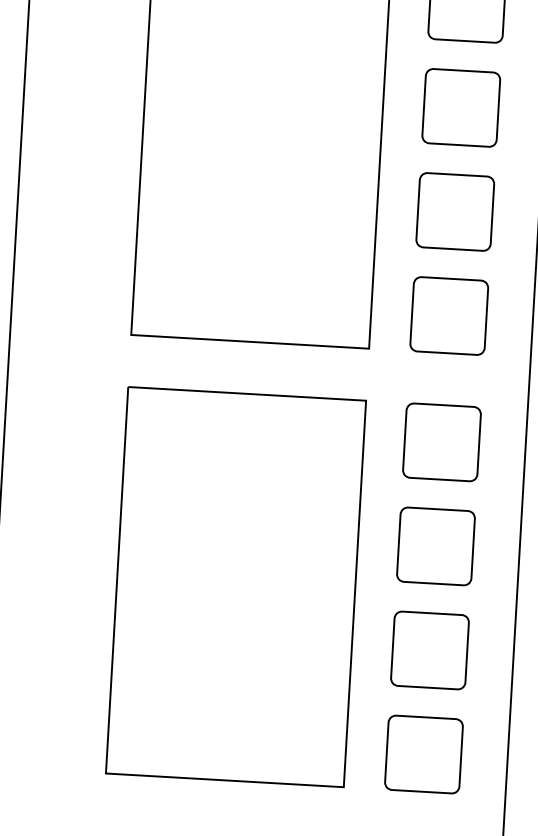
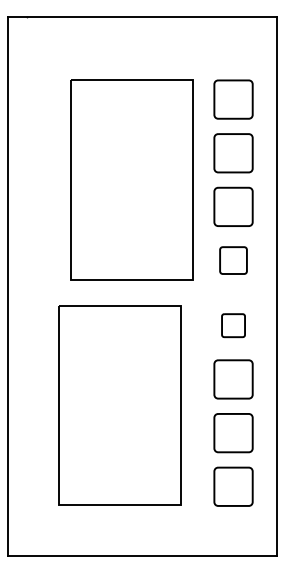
part: (449, 315) -> (233, 260), size x0.7
part: (441, 441) -> (233, 325), size x0.6
part: (235, 587) -> (119, 405), moved

